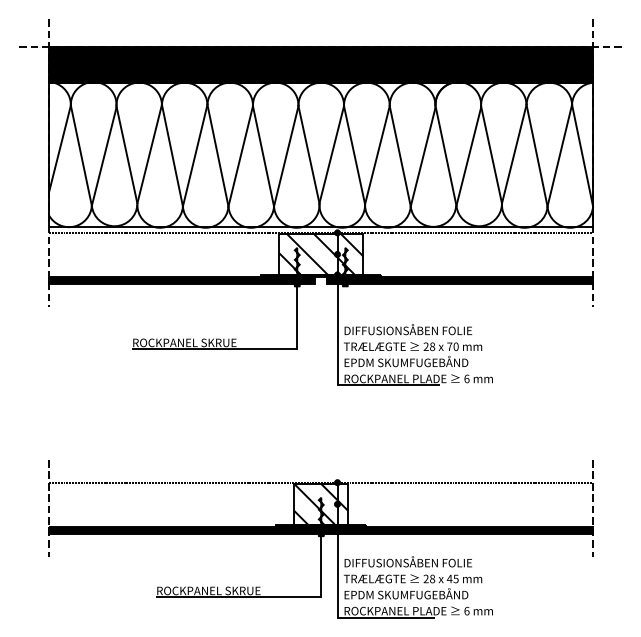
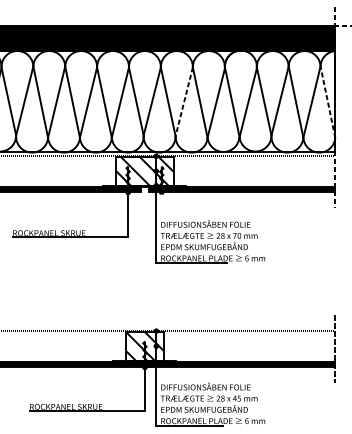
line: (377, 155) -> (184, 101), solid -> dashed
line: (582, 155) -> (327, 101), solid -> dashed

